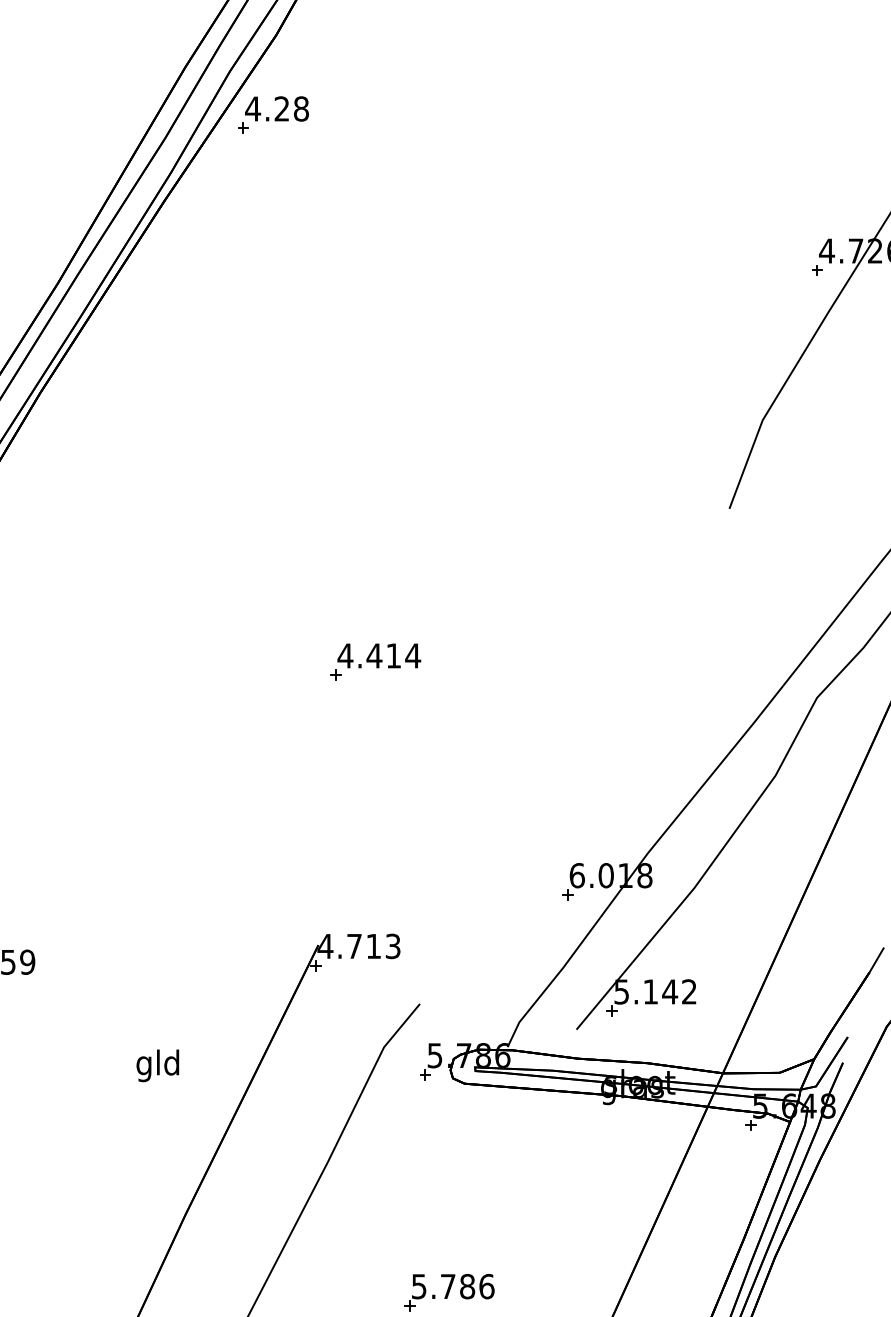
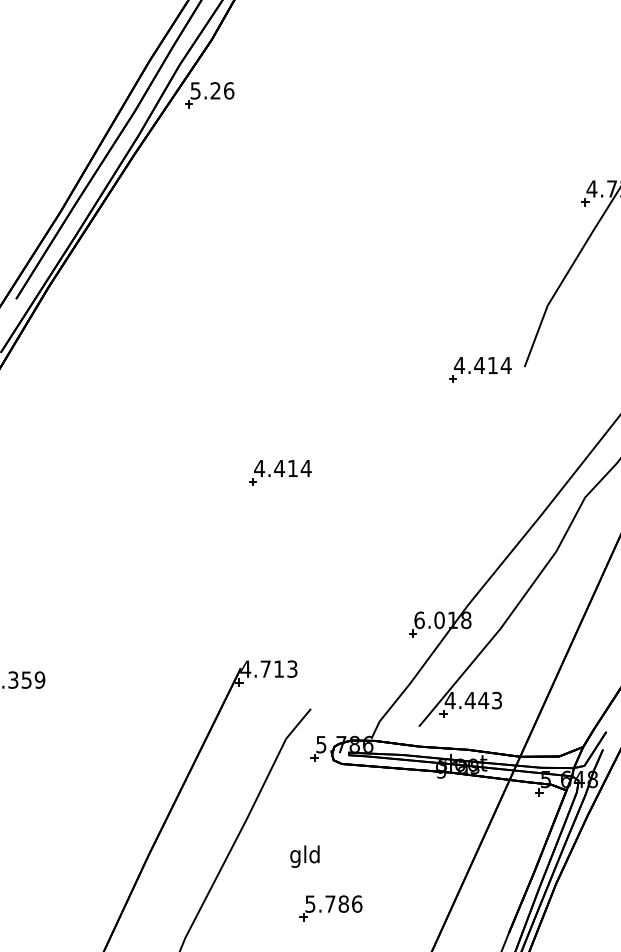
text: (277, 108) -> (212, 90), 4.28 -> 5.26
part: (665, 512) -> (480, 369), added
text: (653, 991) -> (472, 700), 5.142 -> 4.443
text: (157, 1065) -> (304, 856), moved

